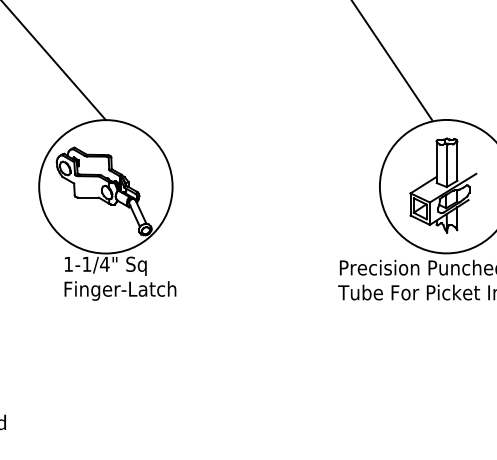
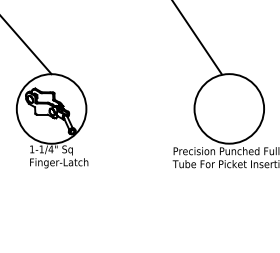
part: (443, 183) -> (227, 107), removed

